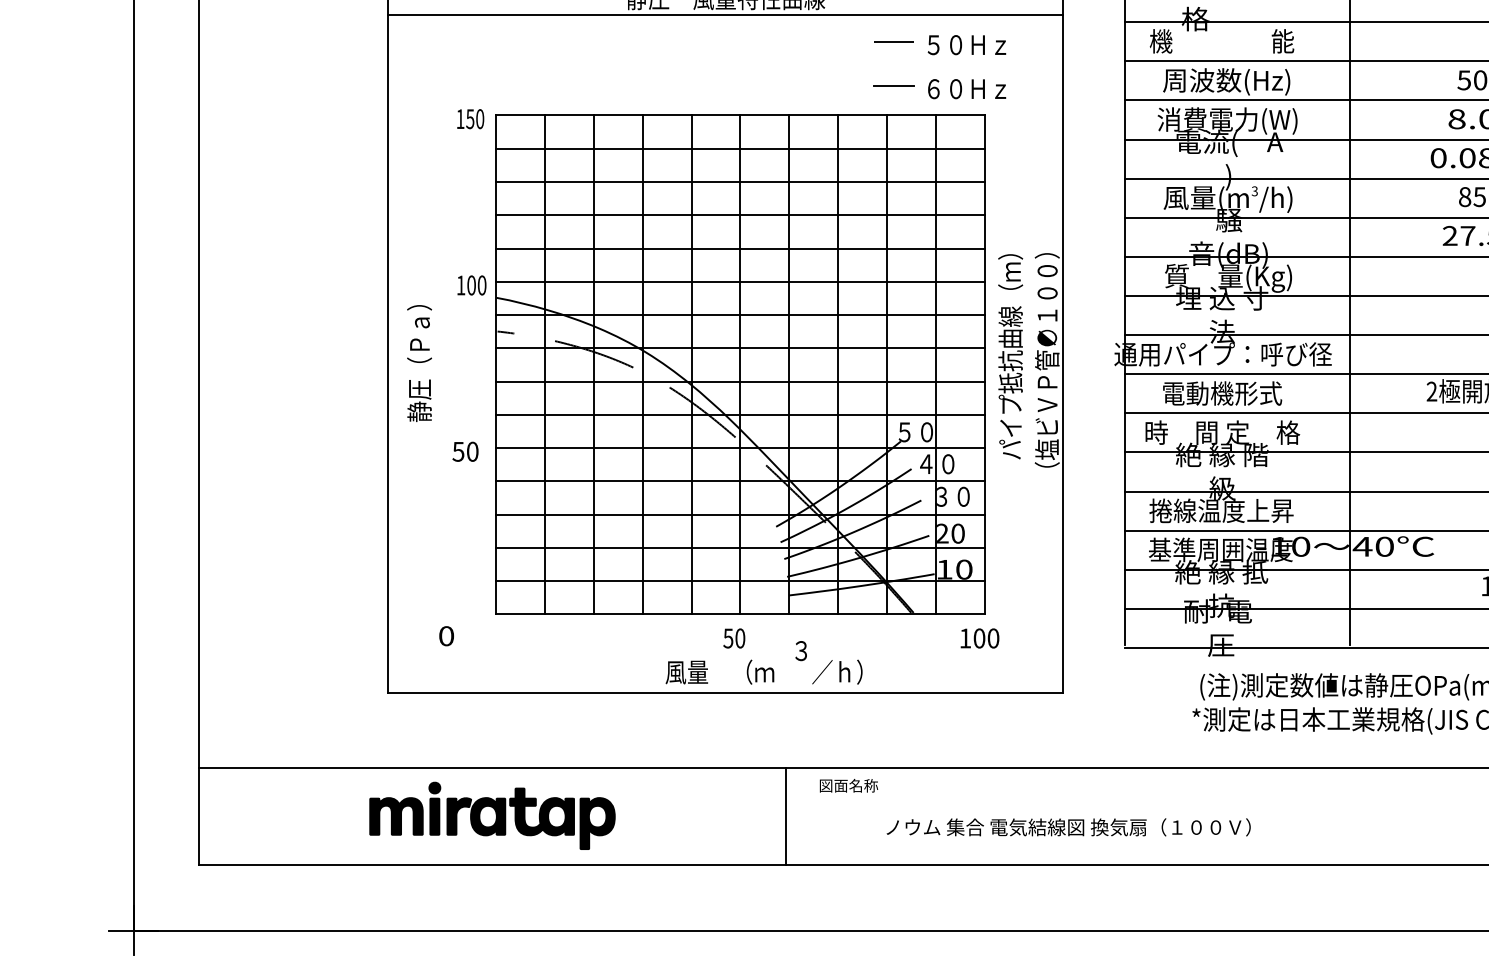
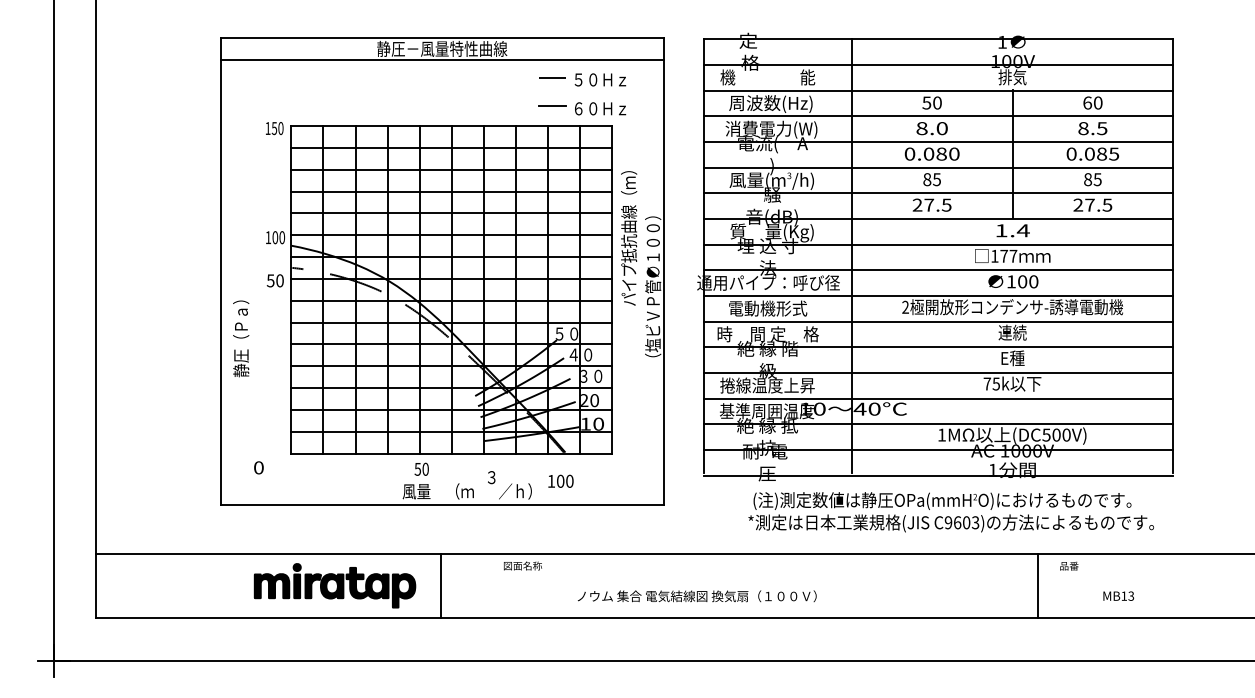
text: (1011, 356) -> (629, 238), moved
text: (420, 362) -> (241, 338), moved
text: (464, 451) -> (274, 280), moved
text: (733, 637) -> (421, 468), moved
text: (979, 637) -> (560, 480), moved
part: (491, 815) -> (334, 585), moved
line: (785, 816) -> (440, 586), moved
text: (1069, 827) -> (697, 596), moved

